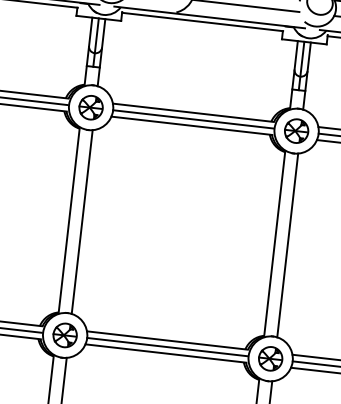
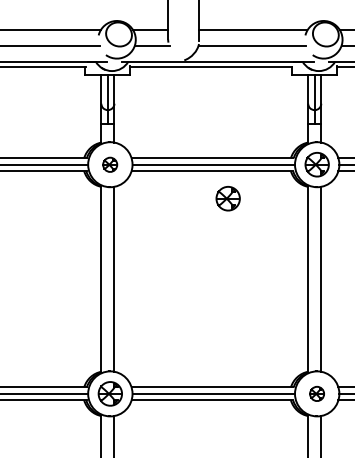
part: (90, 107) -> (109, 164), size x0.6
part: (203, 154) -> (227, 198), added
part: (270, 358) -> (316, 393), size x0.6

